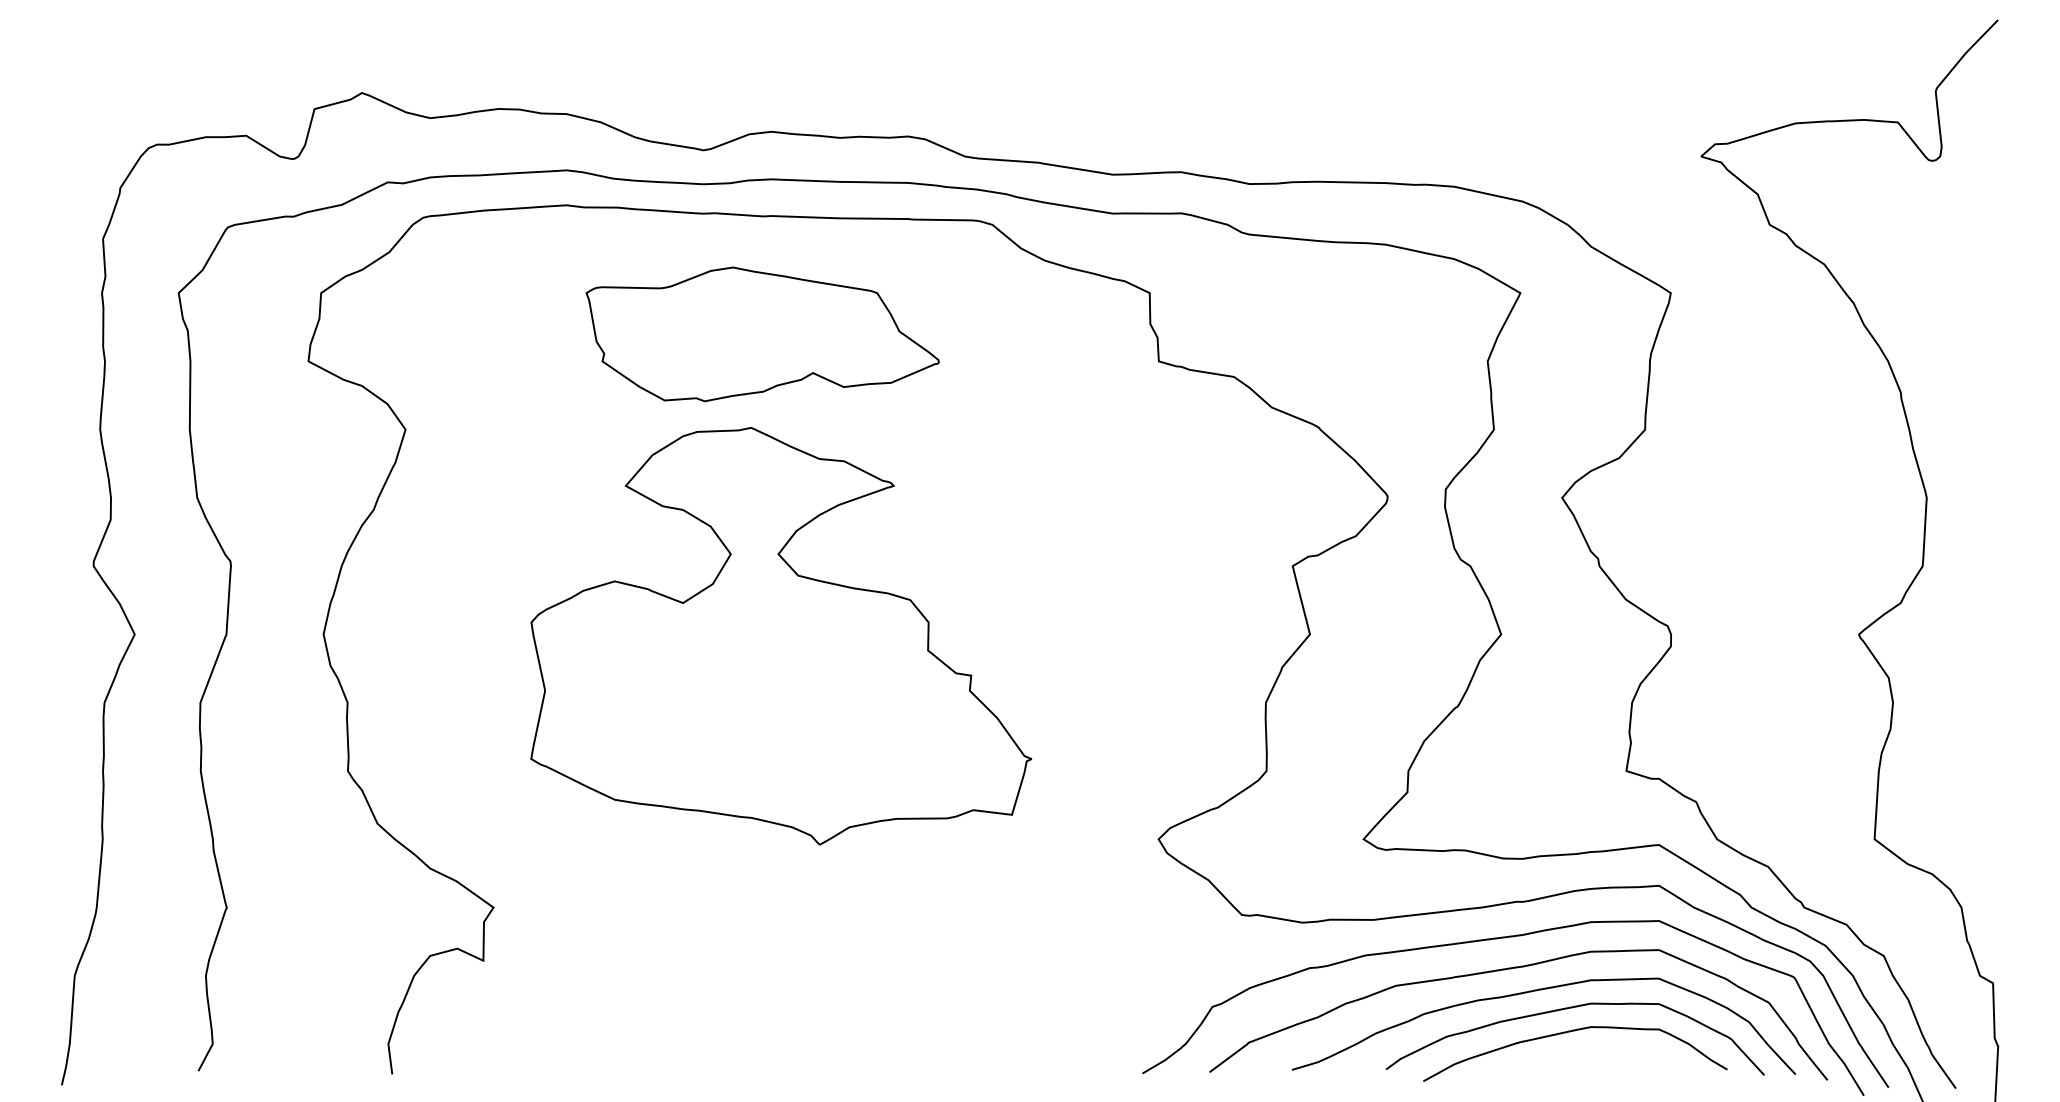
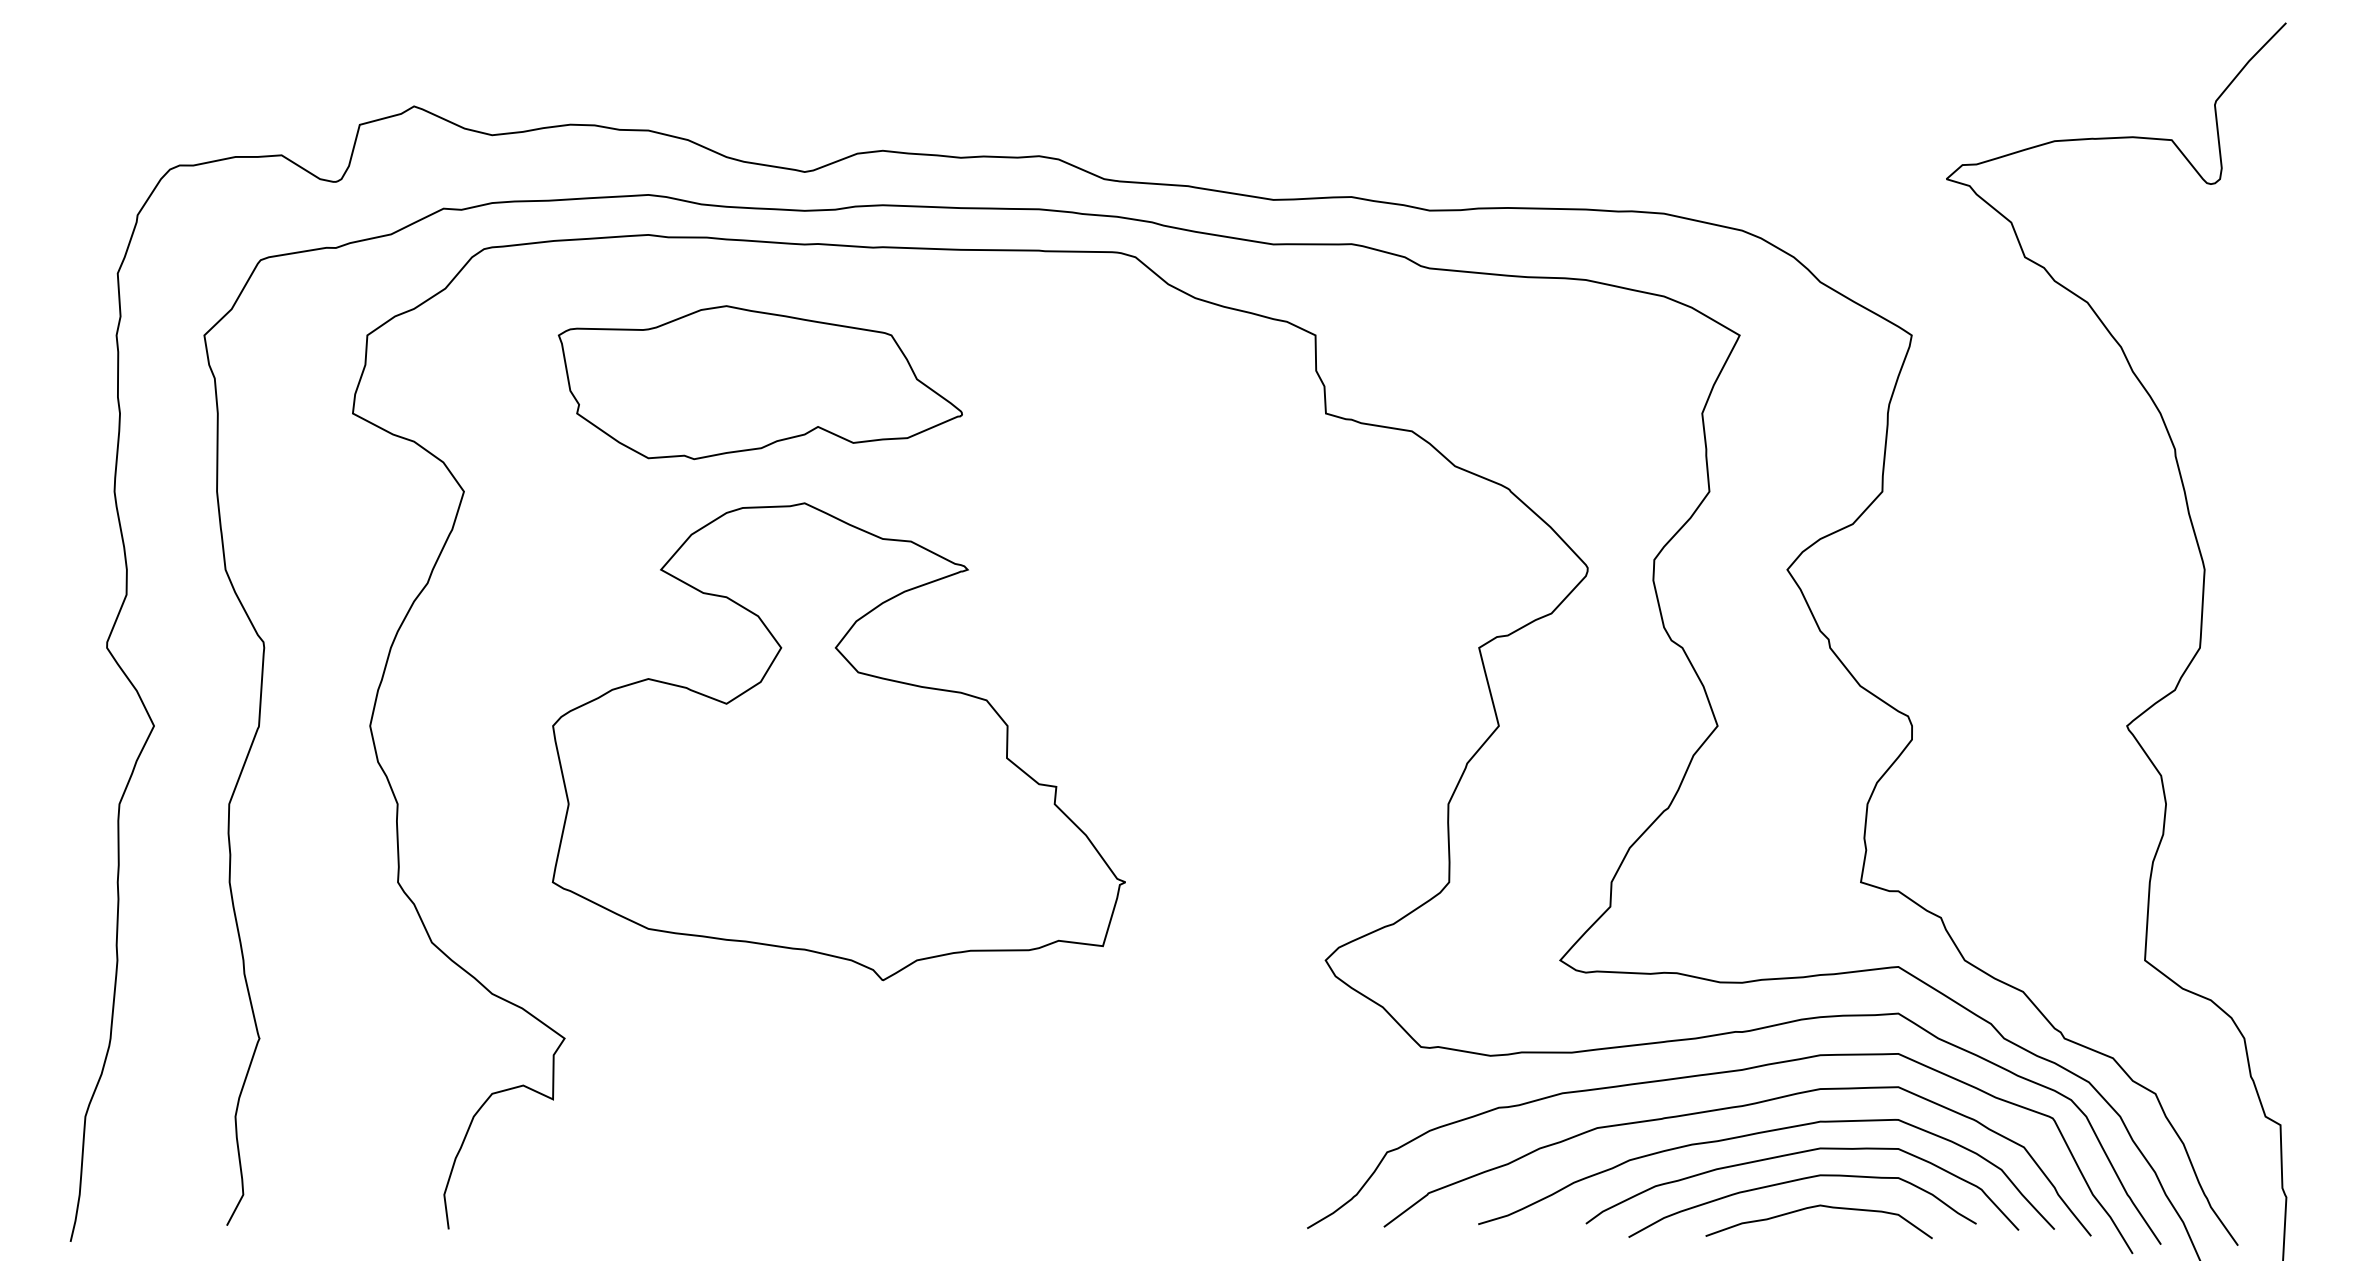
part: (762, 334) -> (760, 382), moved
part: (781, 636) -> (839, 742), moved
curve: (1586, 1055) -> (1815, 1207), added

